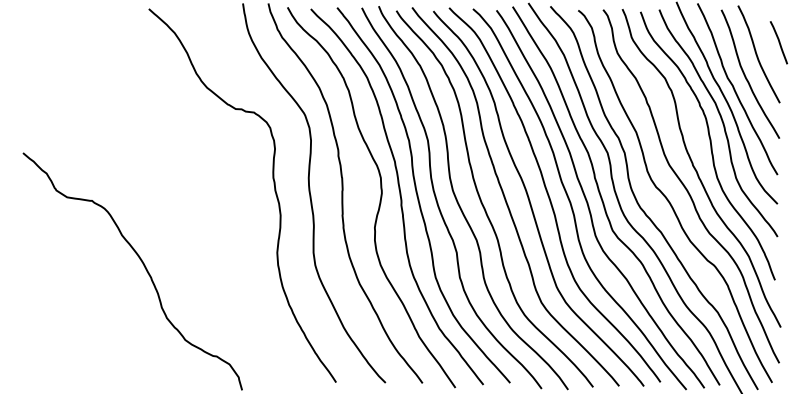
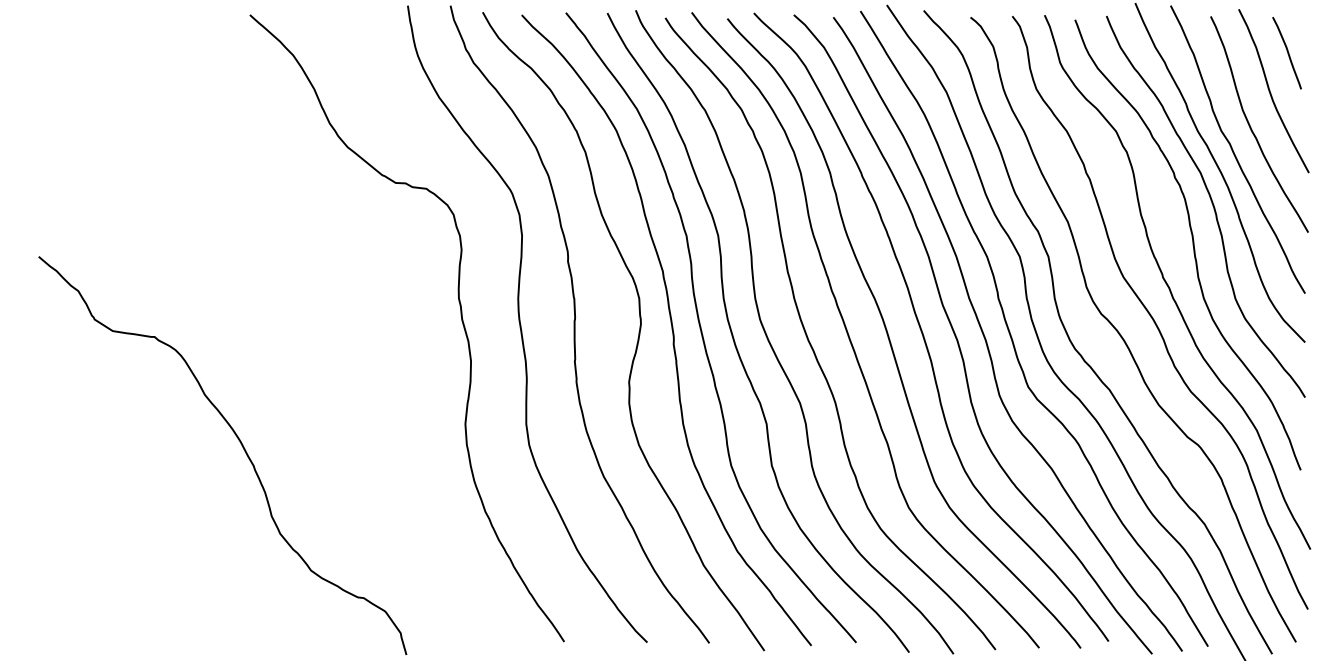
curve: (778, 42) -> (1286, 52), moved

